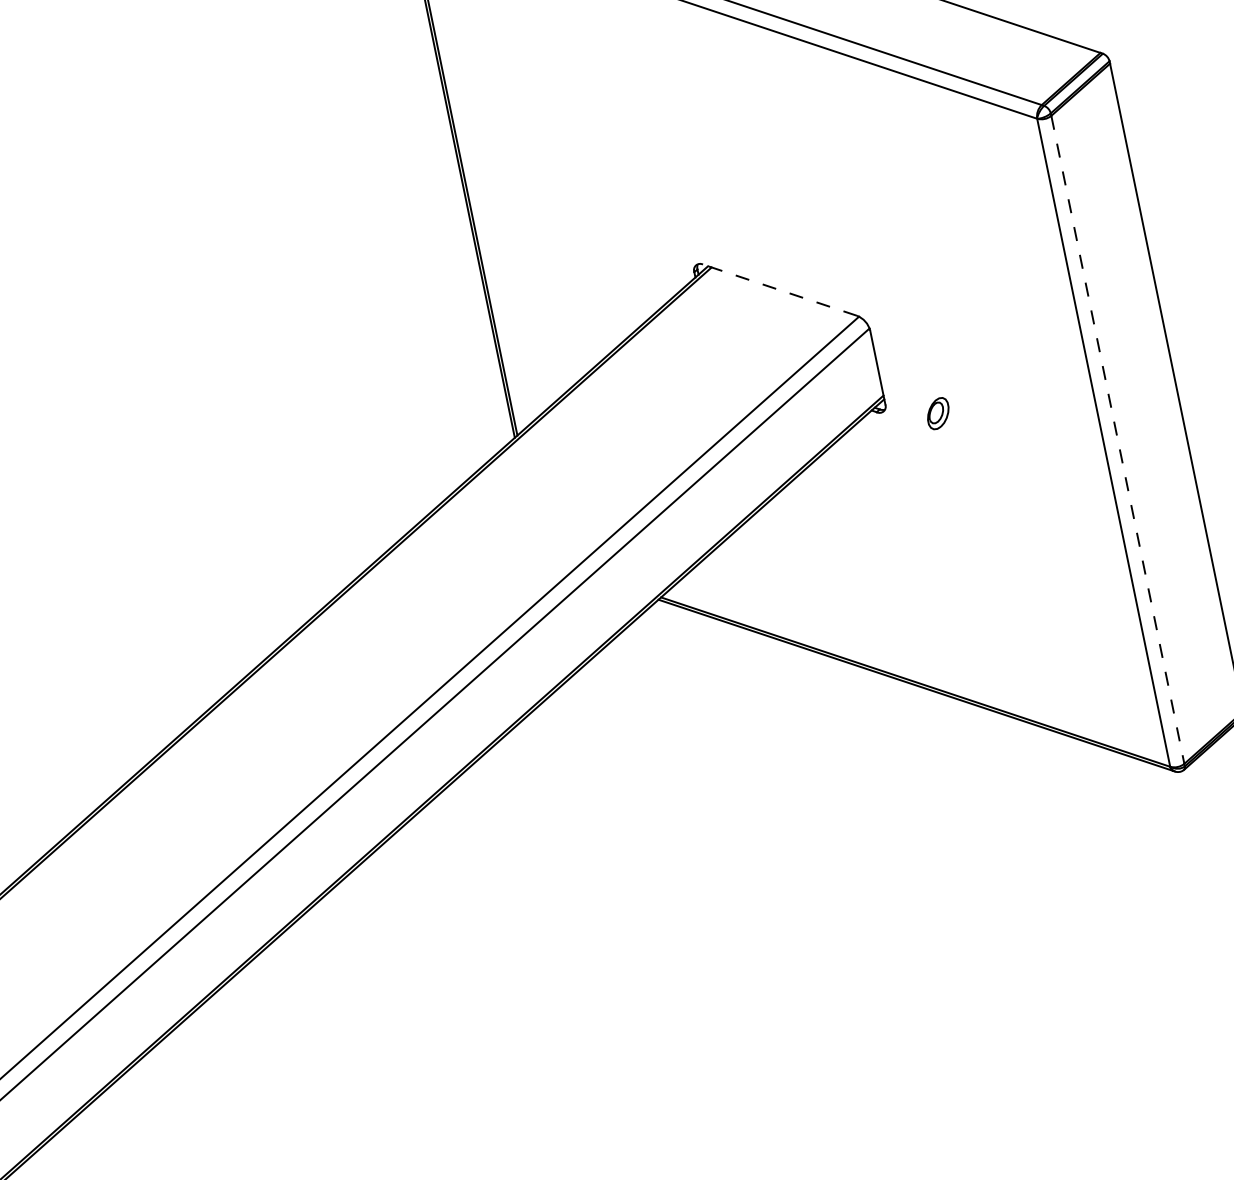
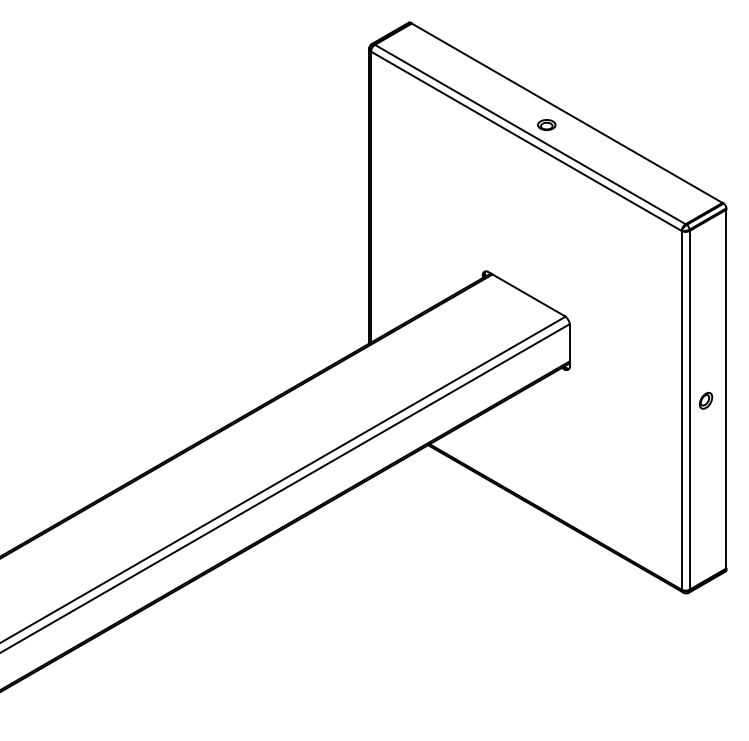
line: (779, 289) -> (526, 293), dashed -> solid
part: (939, 412) -> (706, 400), moved
line: (1117, 440) -> (689, 410), dashed -> solid

